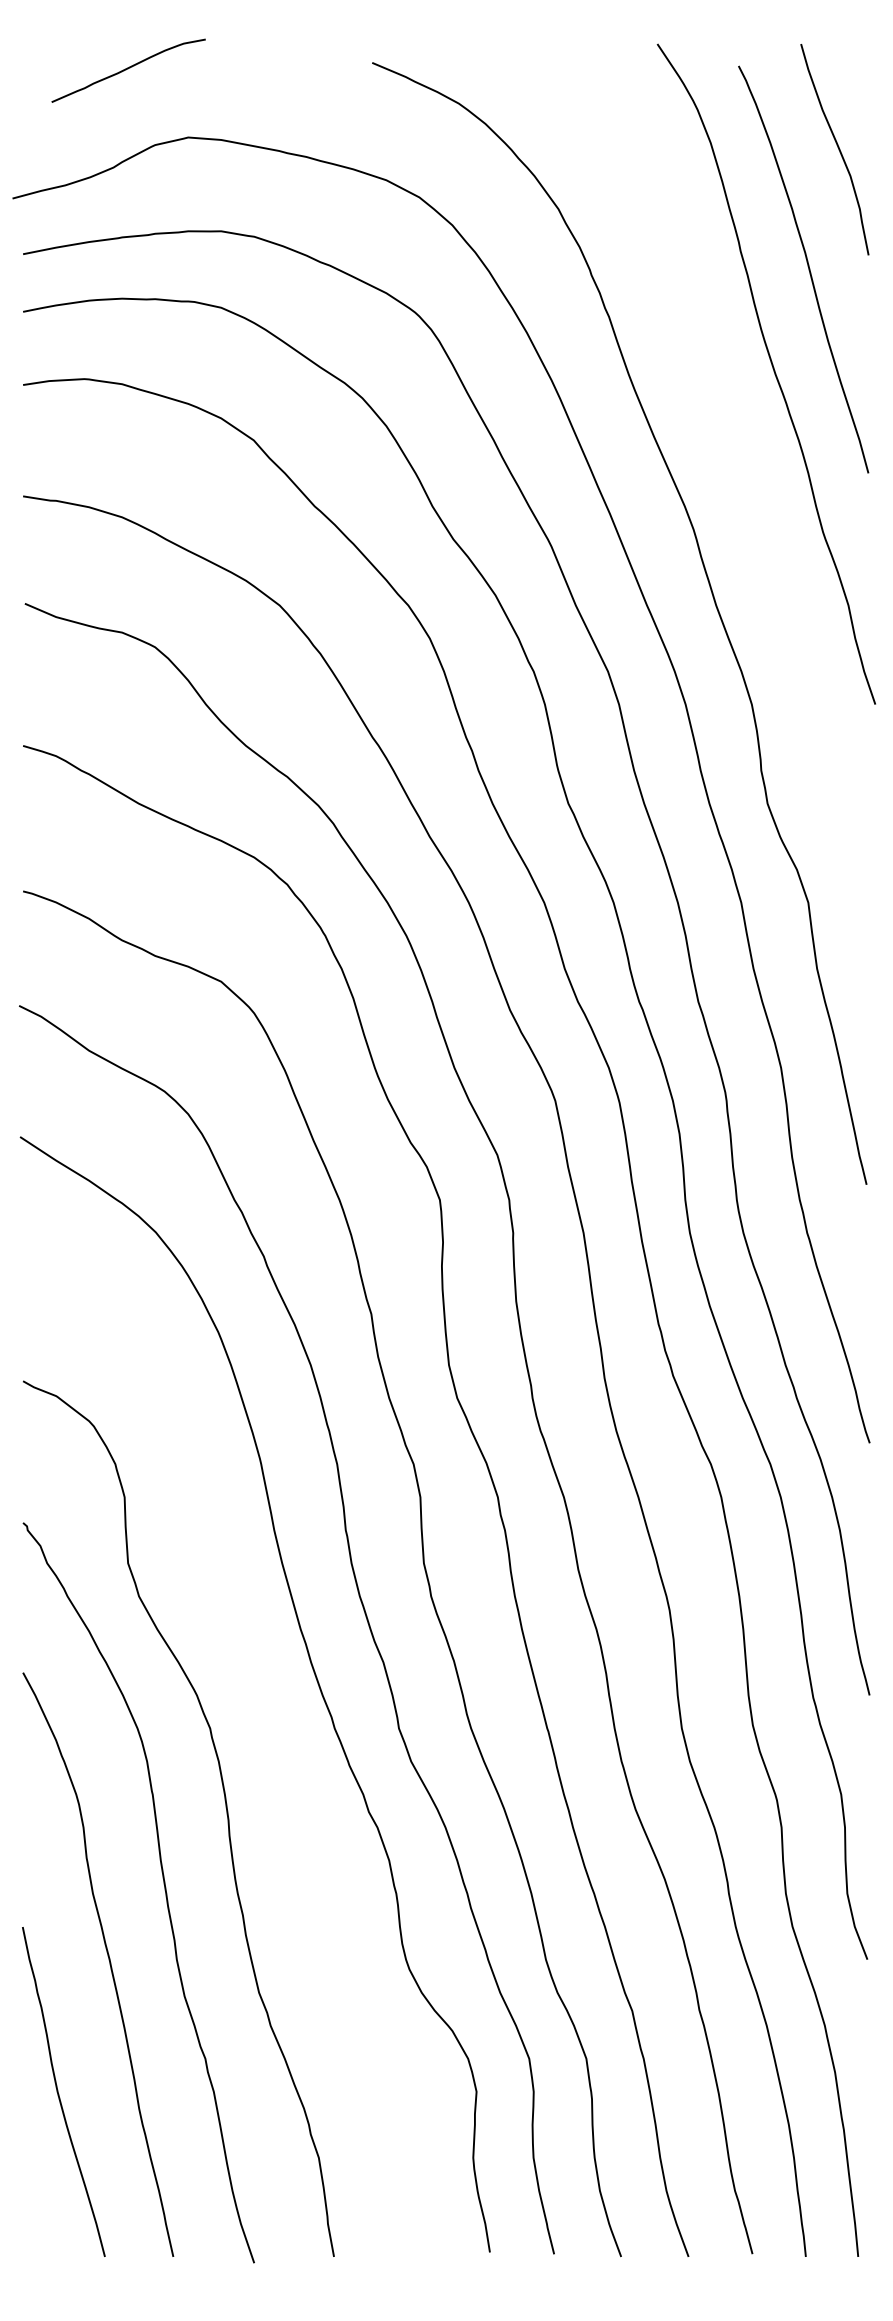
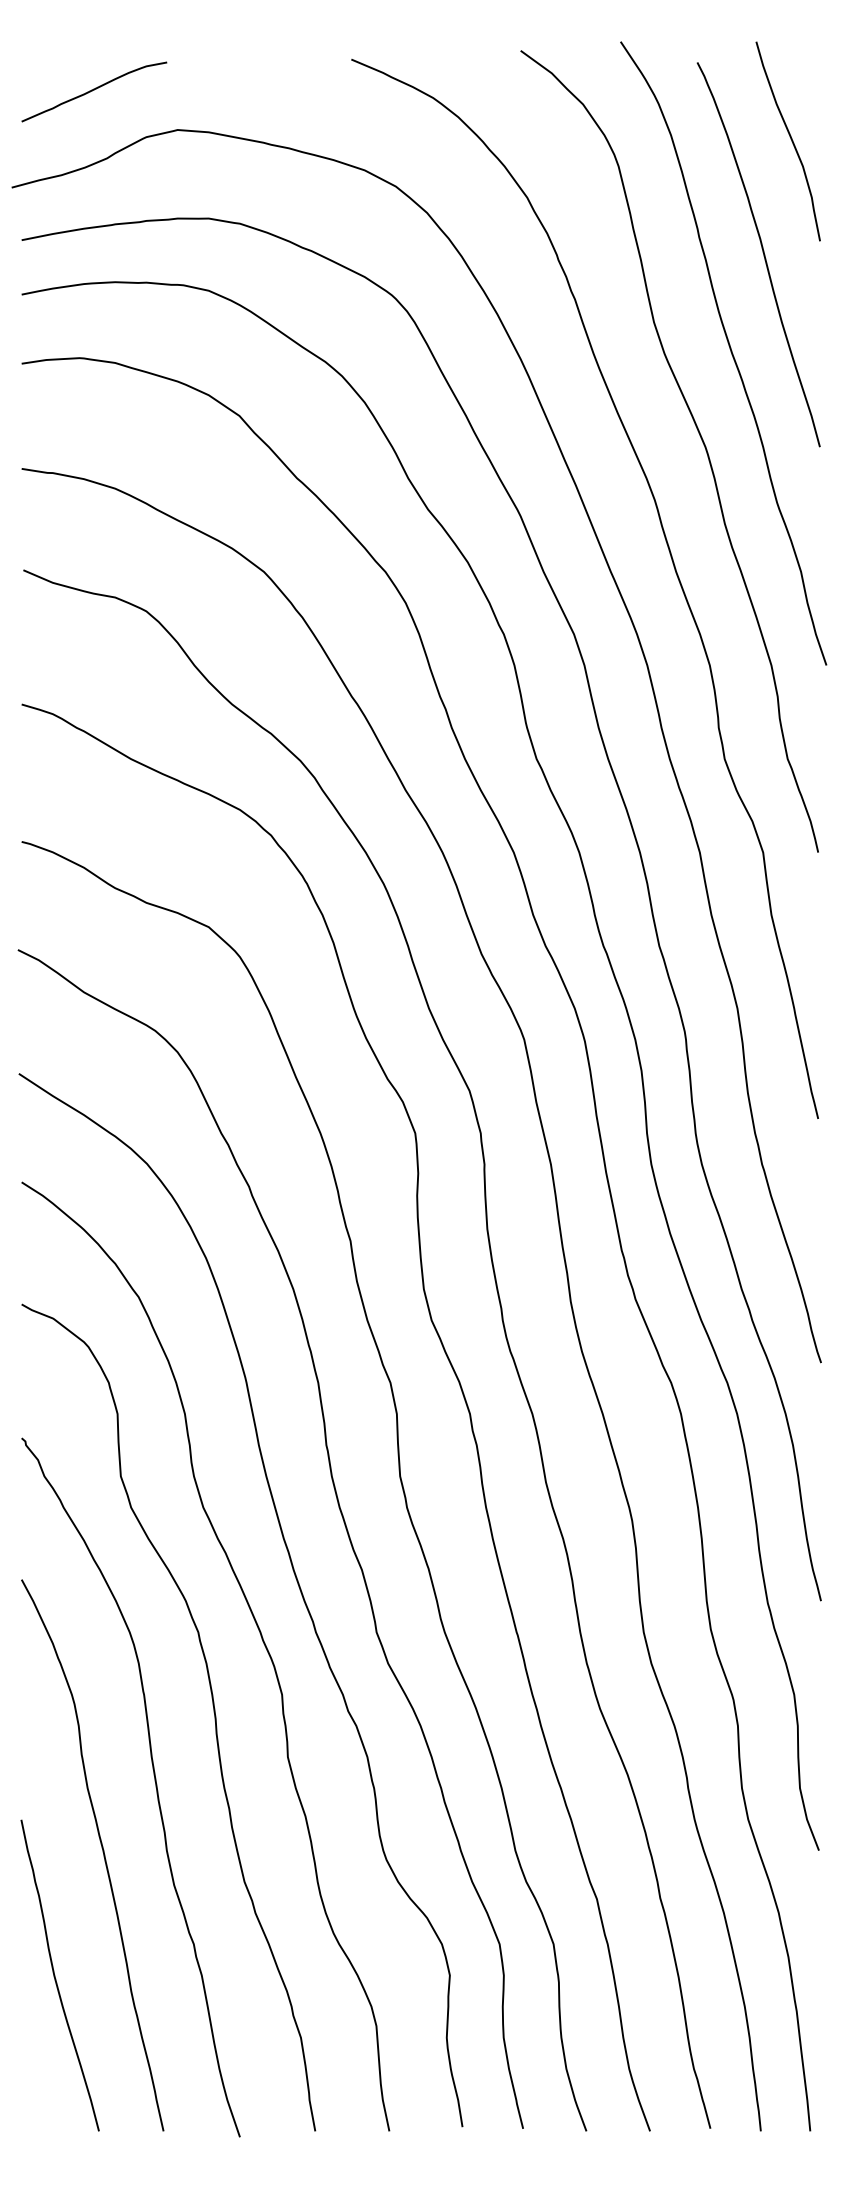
curve: (128, 69) -> (94, 90), moved
curve: (741, 464) -> (700, 438), added
curve: (276, 1732) -> (260, 1636), added

